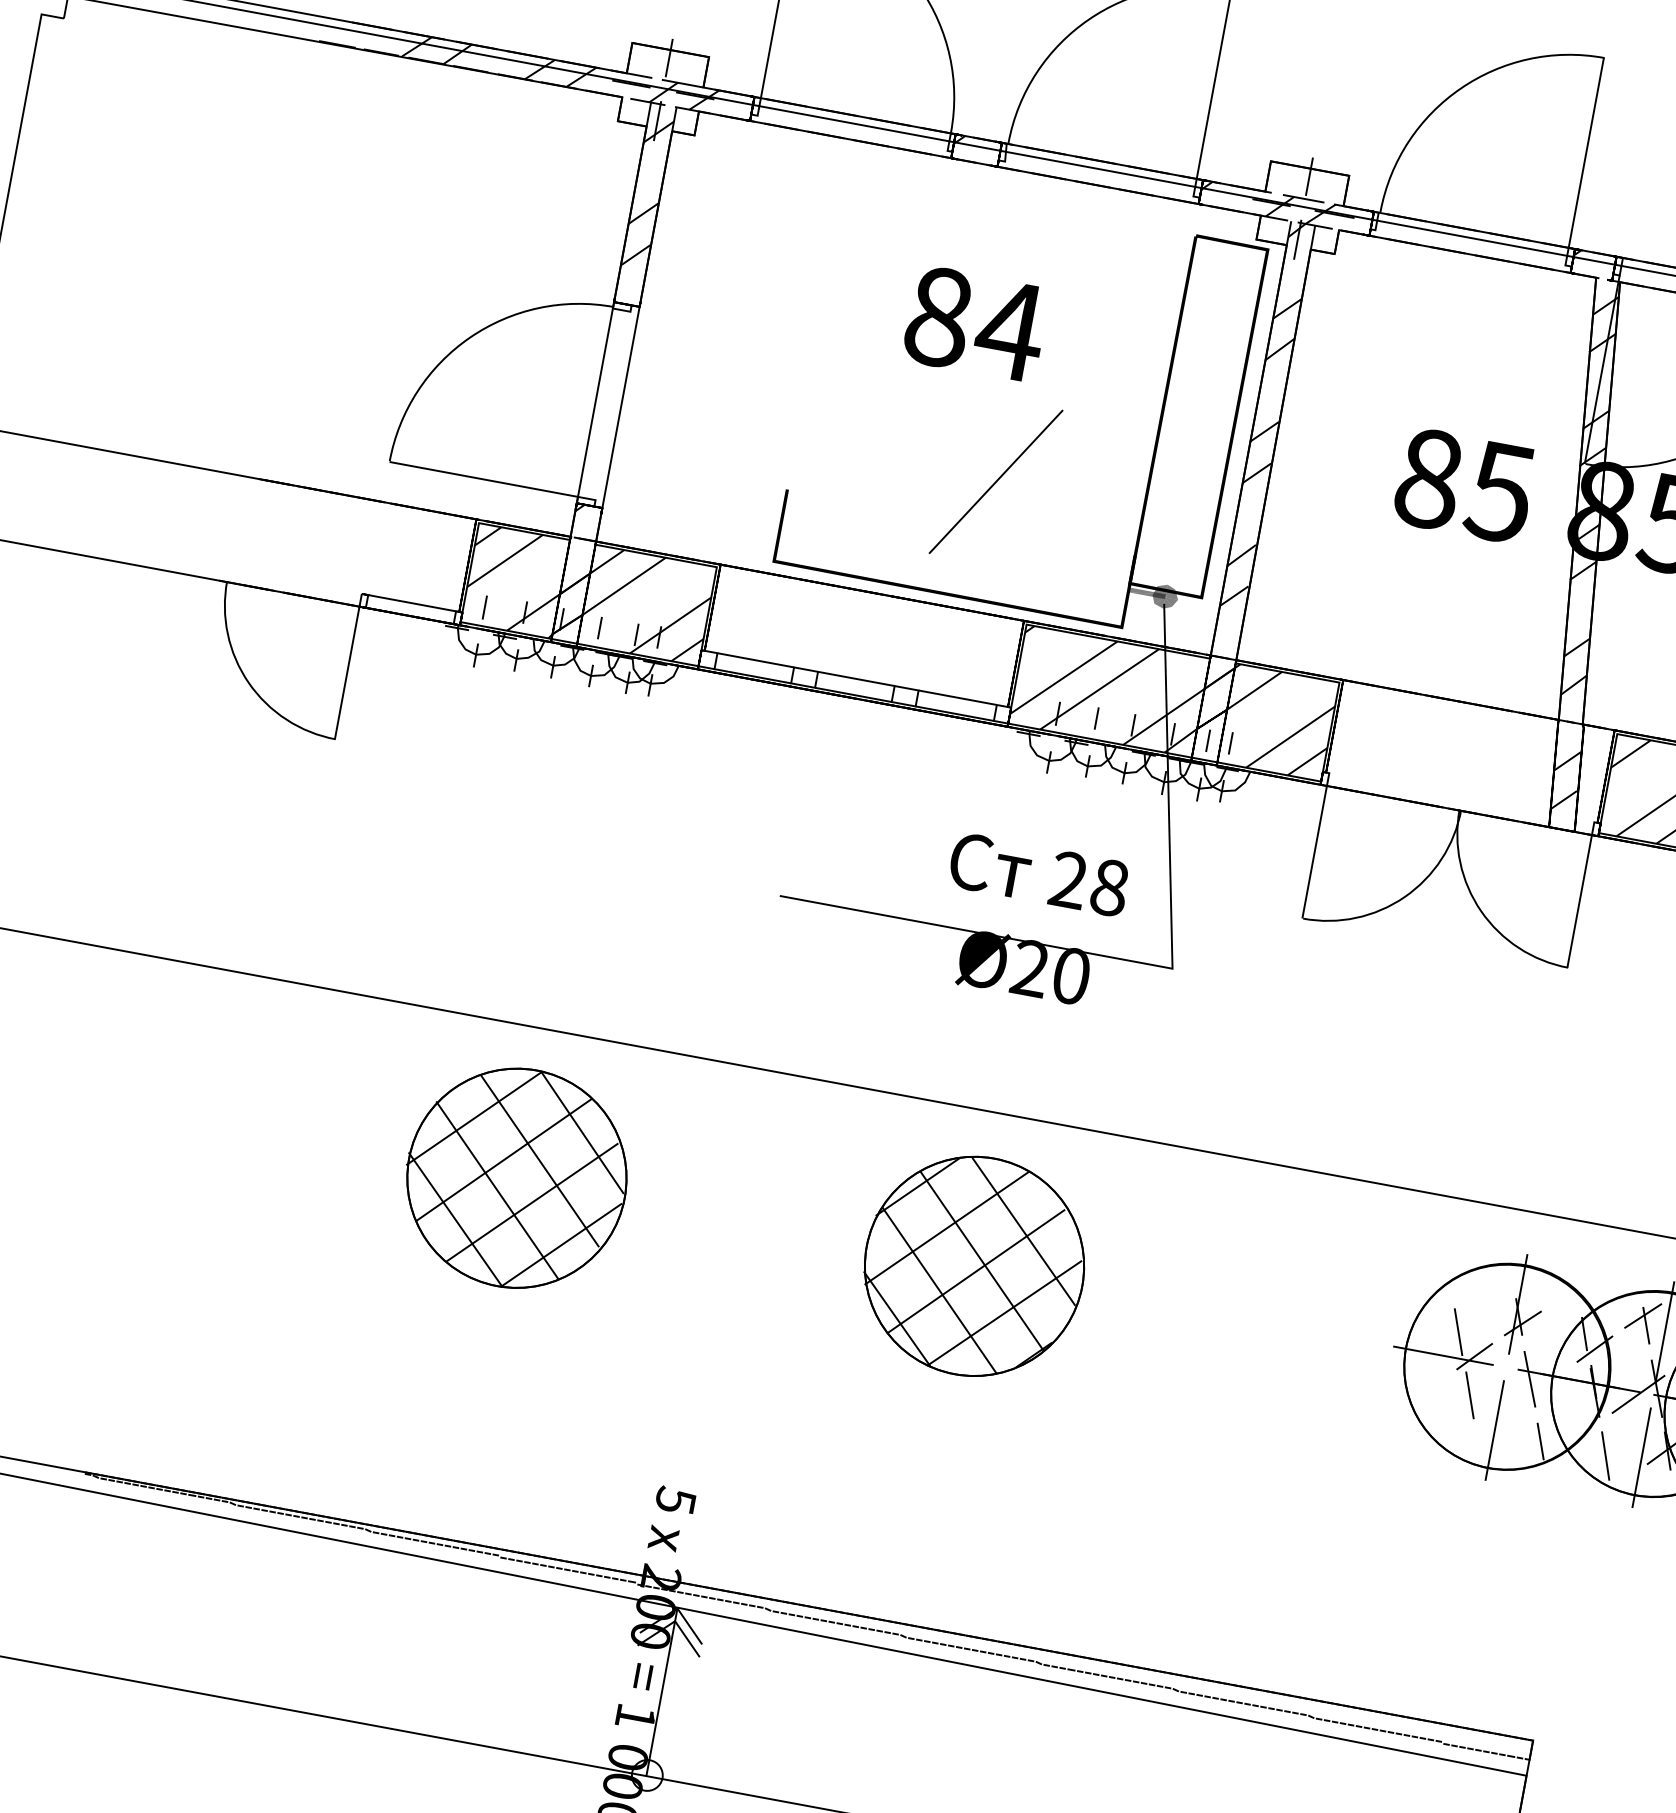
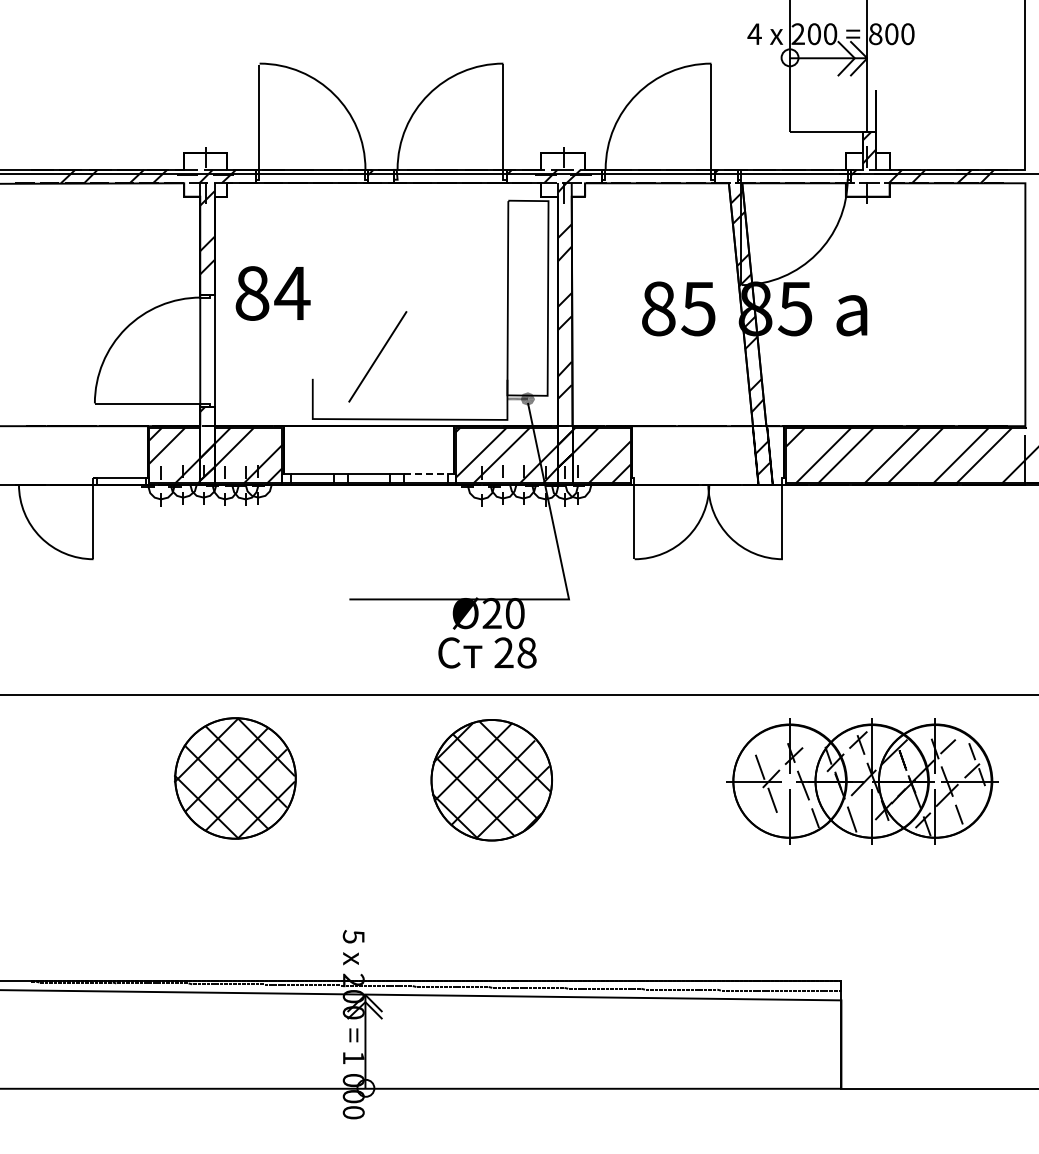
text: (974, 323) -> (272, 293), moved
line: (995, 481) -> (377, 356), moved
line: (957, 697) -> (425, 474), solid -> dashed
text: (1039, 873) -> (487, 652), moved

